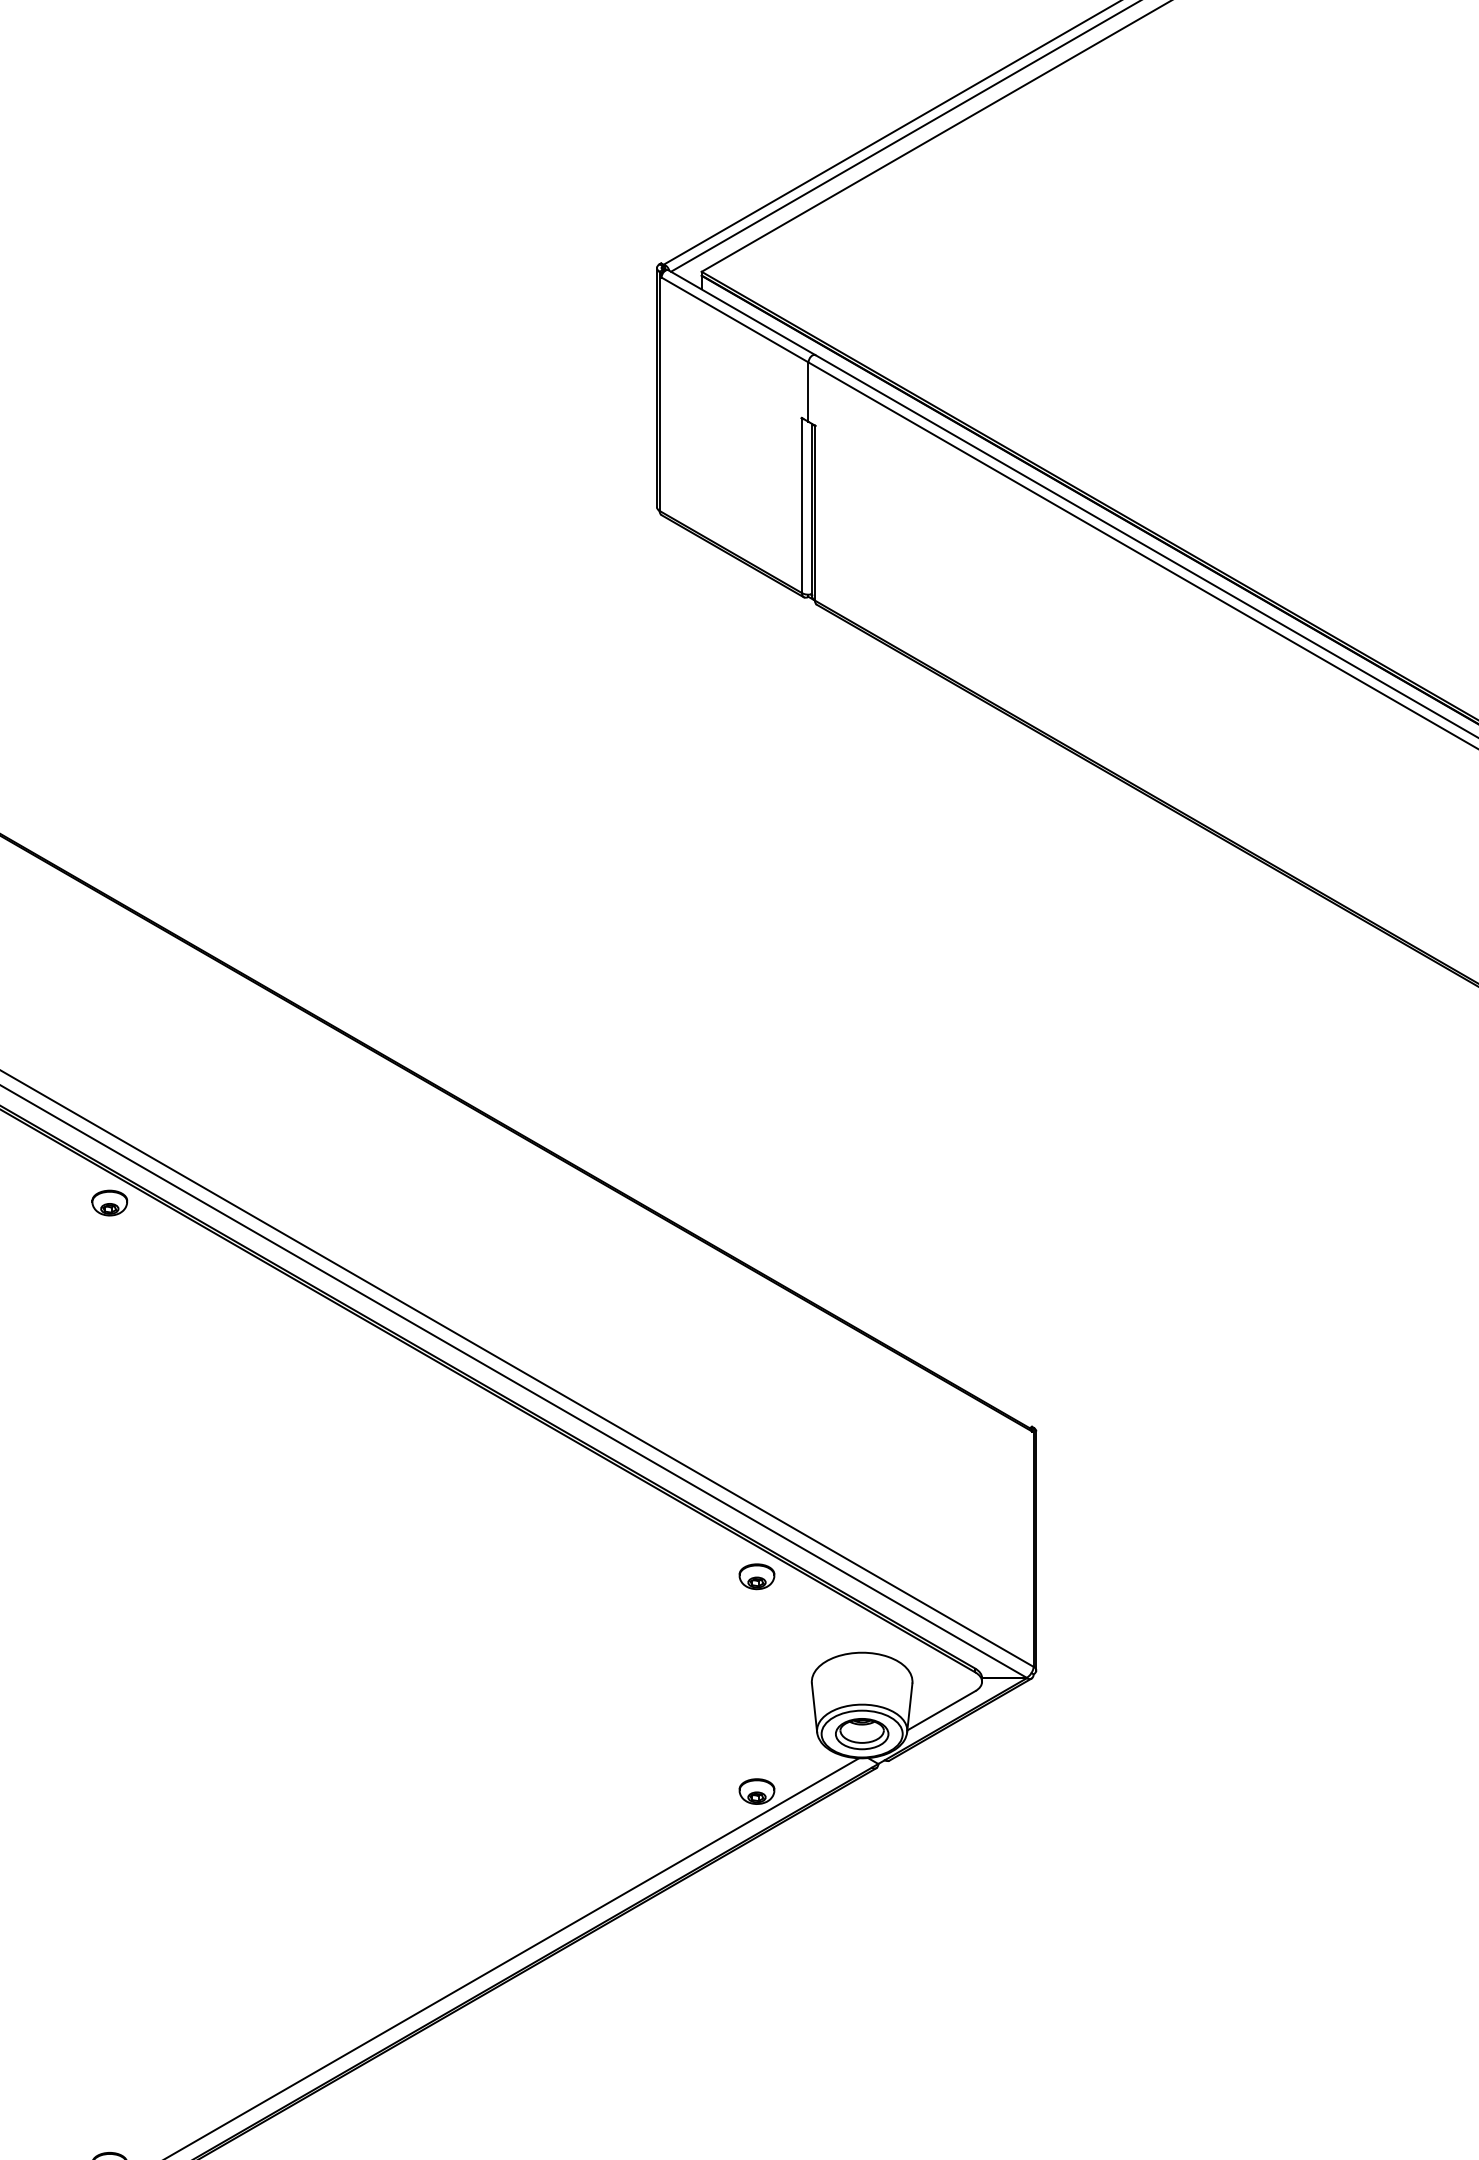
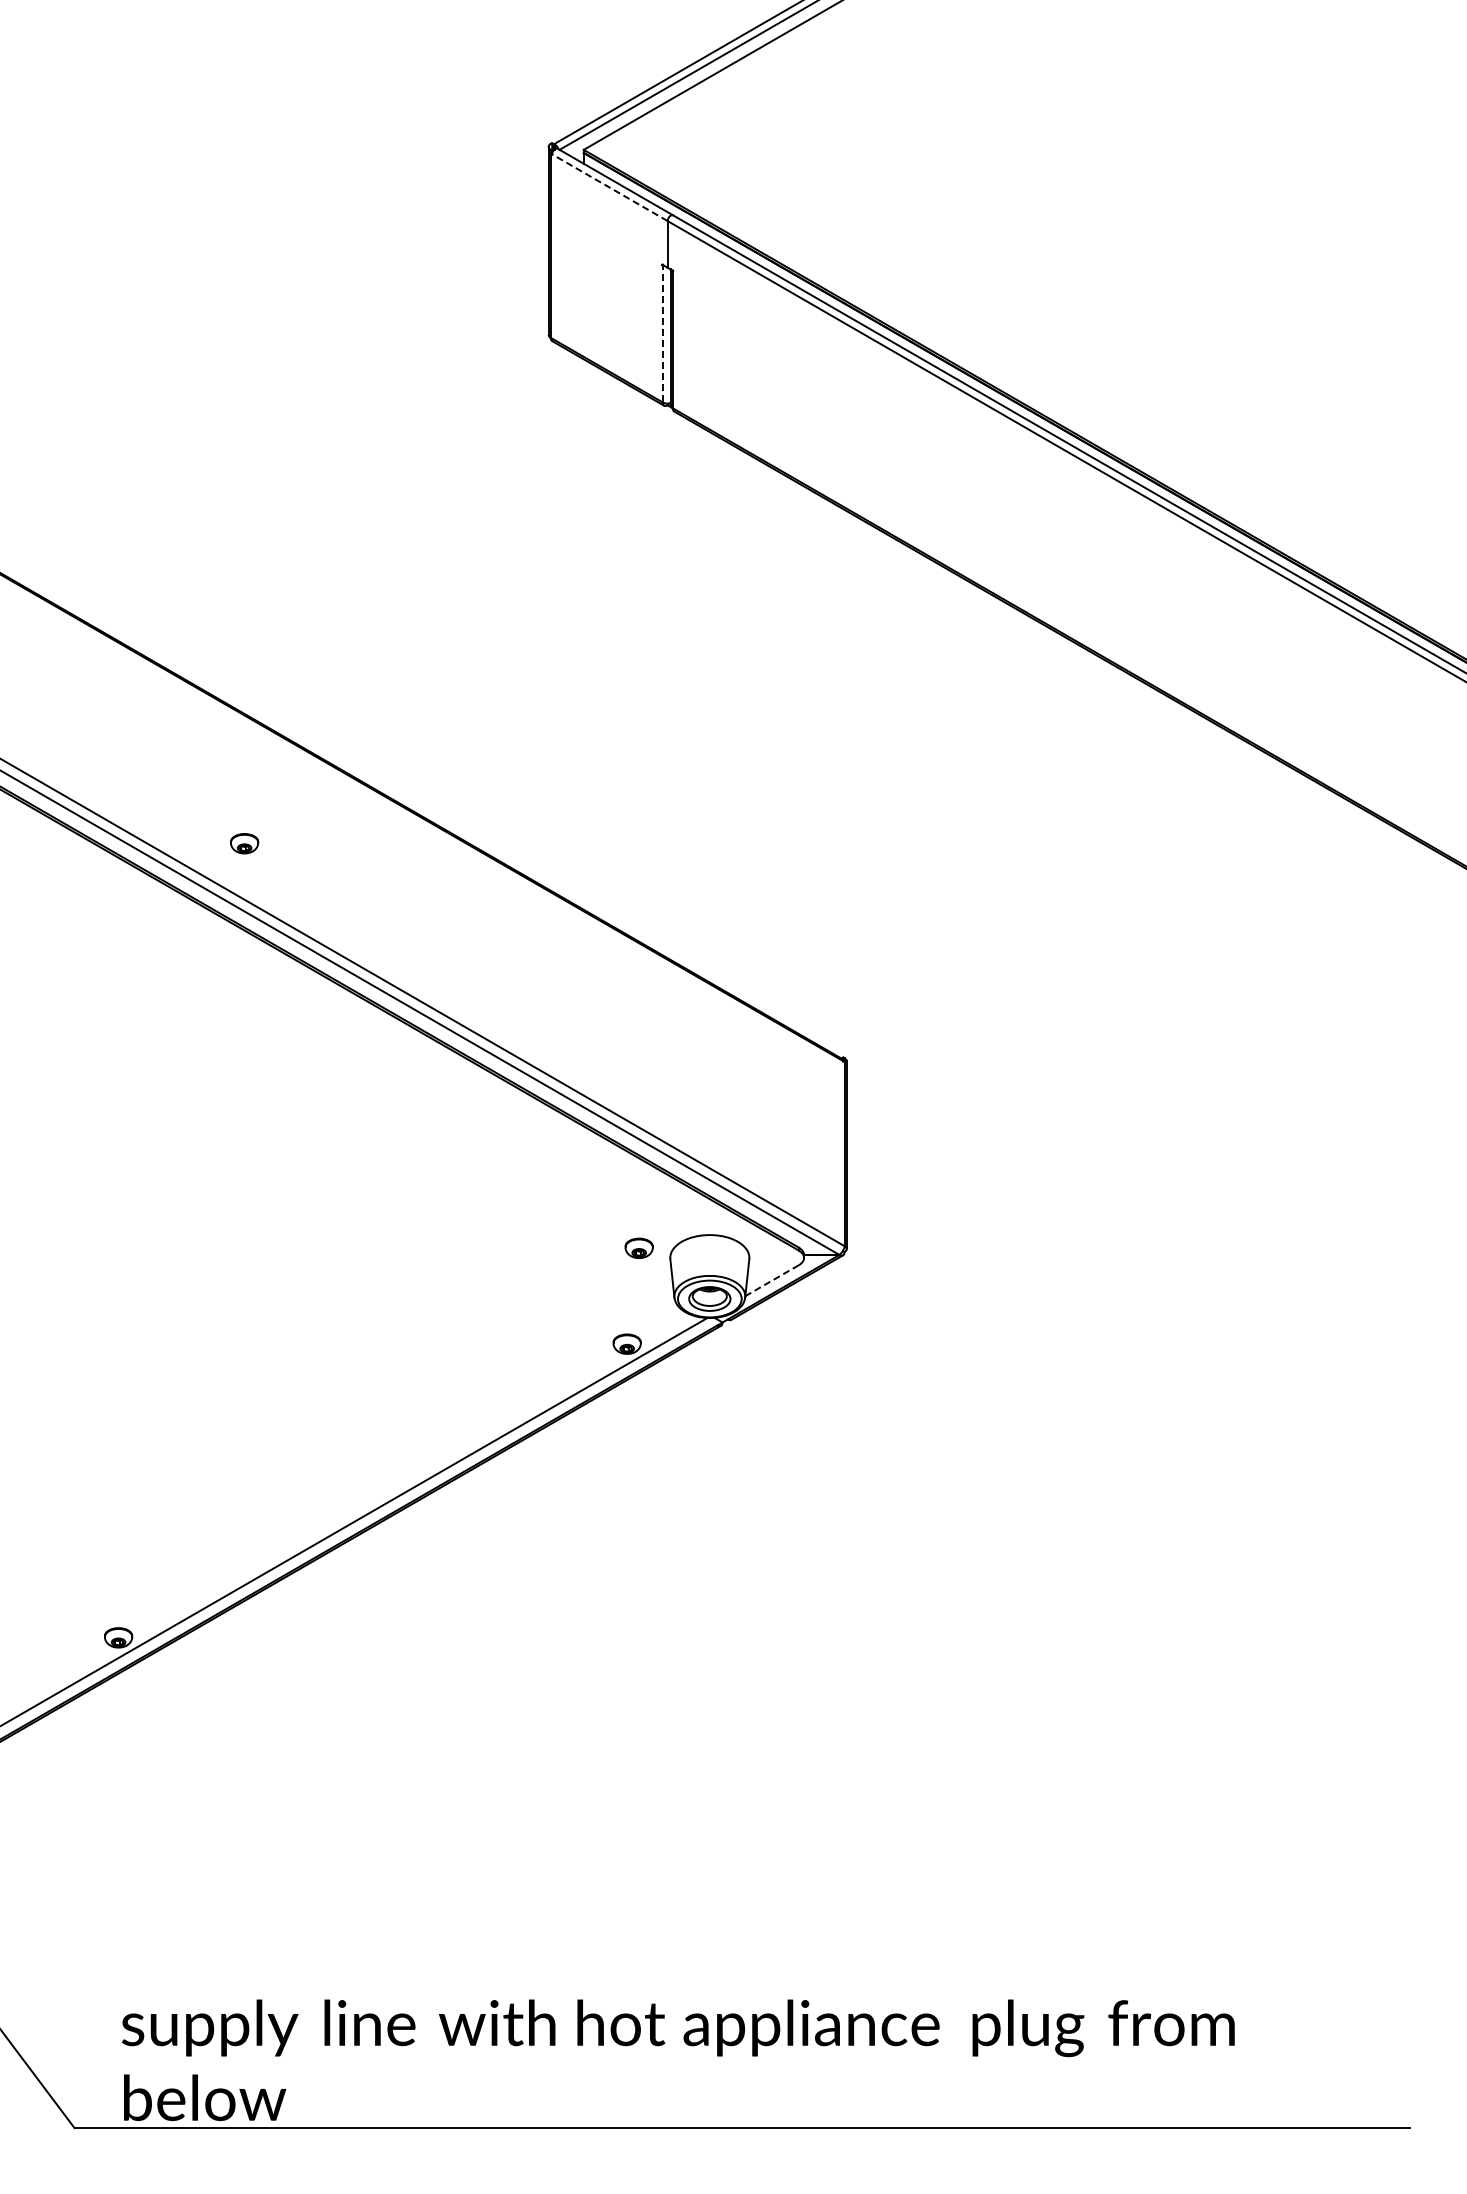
line: (734, 319) -> (609, 187), solid -> dashed
line: (801, 505) -> (662, 333), solid -> dashed
part: (109, 1202) -> (244, 843), moved
part: (756, 1576) -> (638, 1248), moved
line: (941, 1710) -> (772, 1280), solid -> dashed

